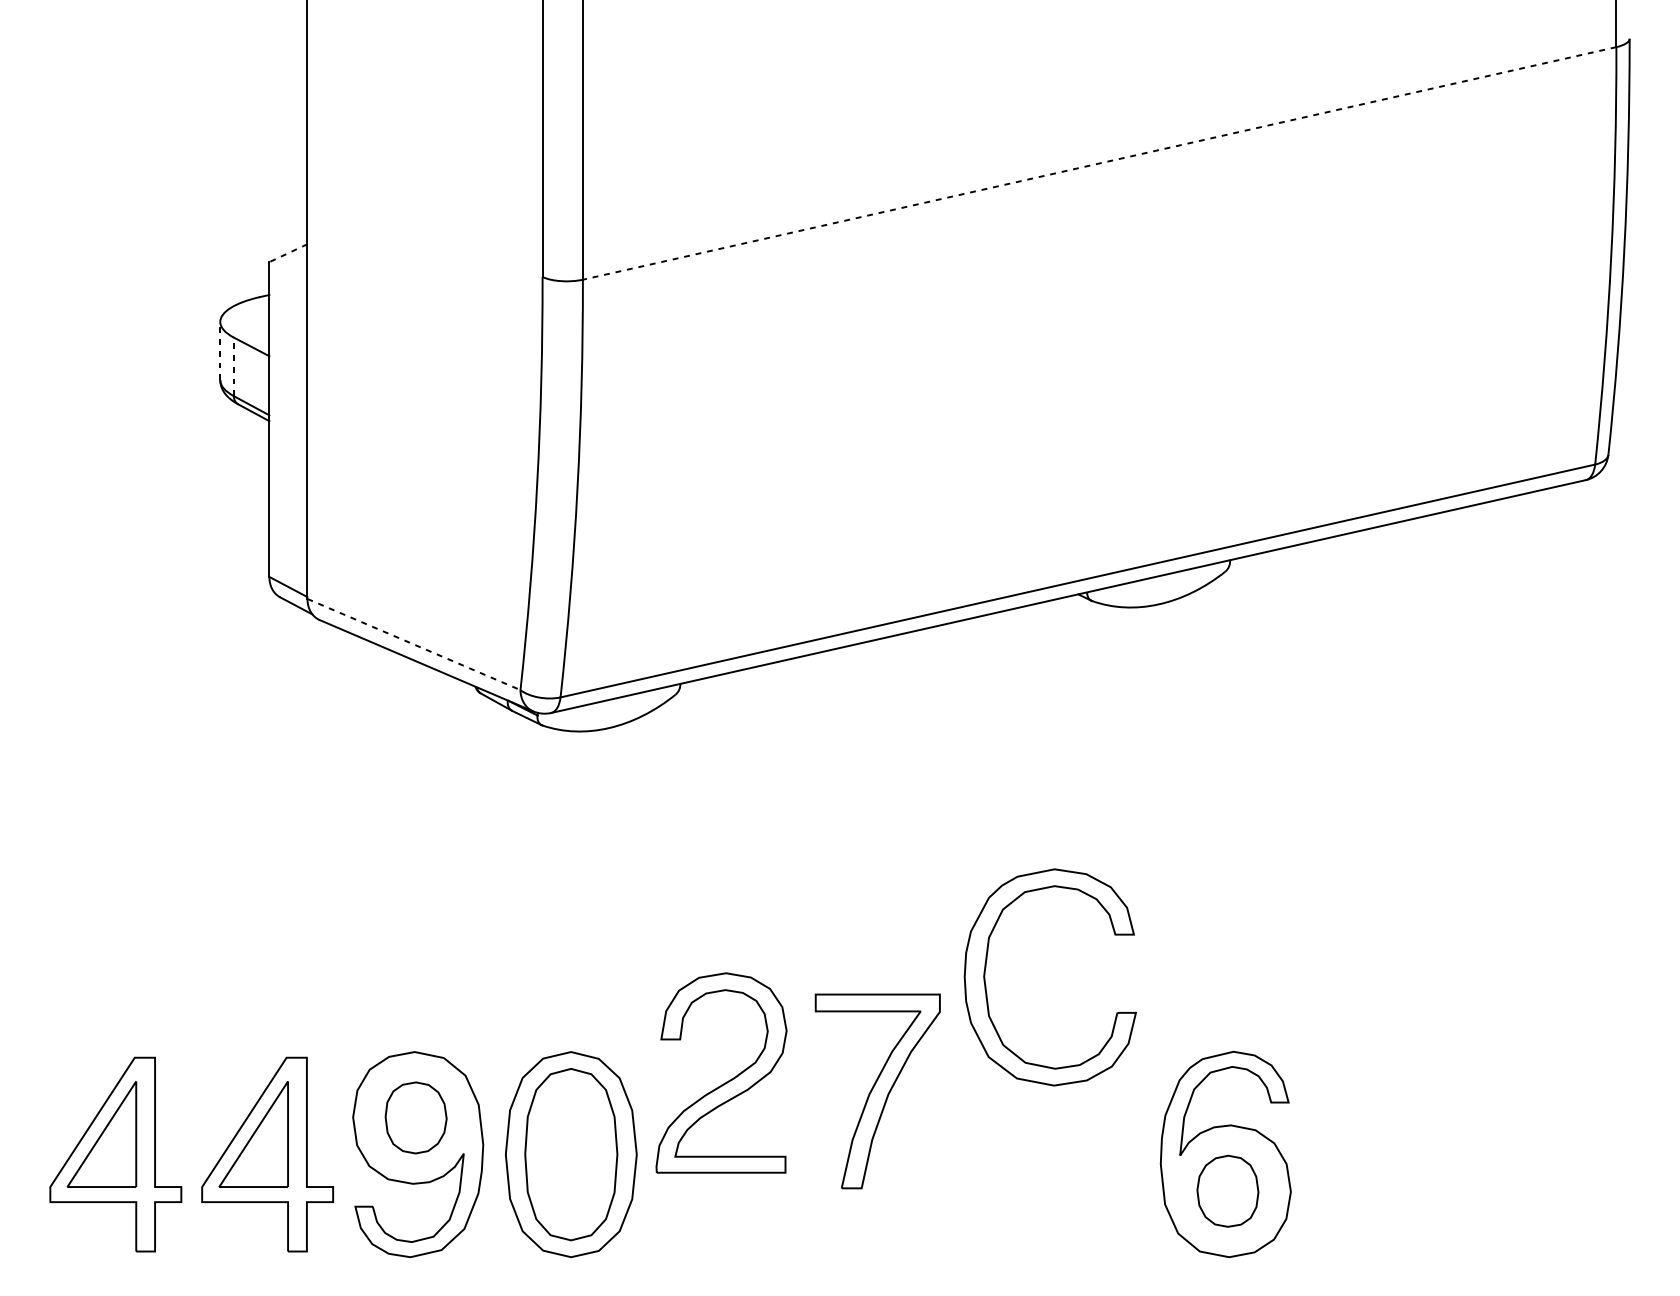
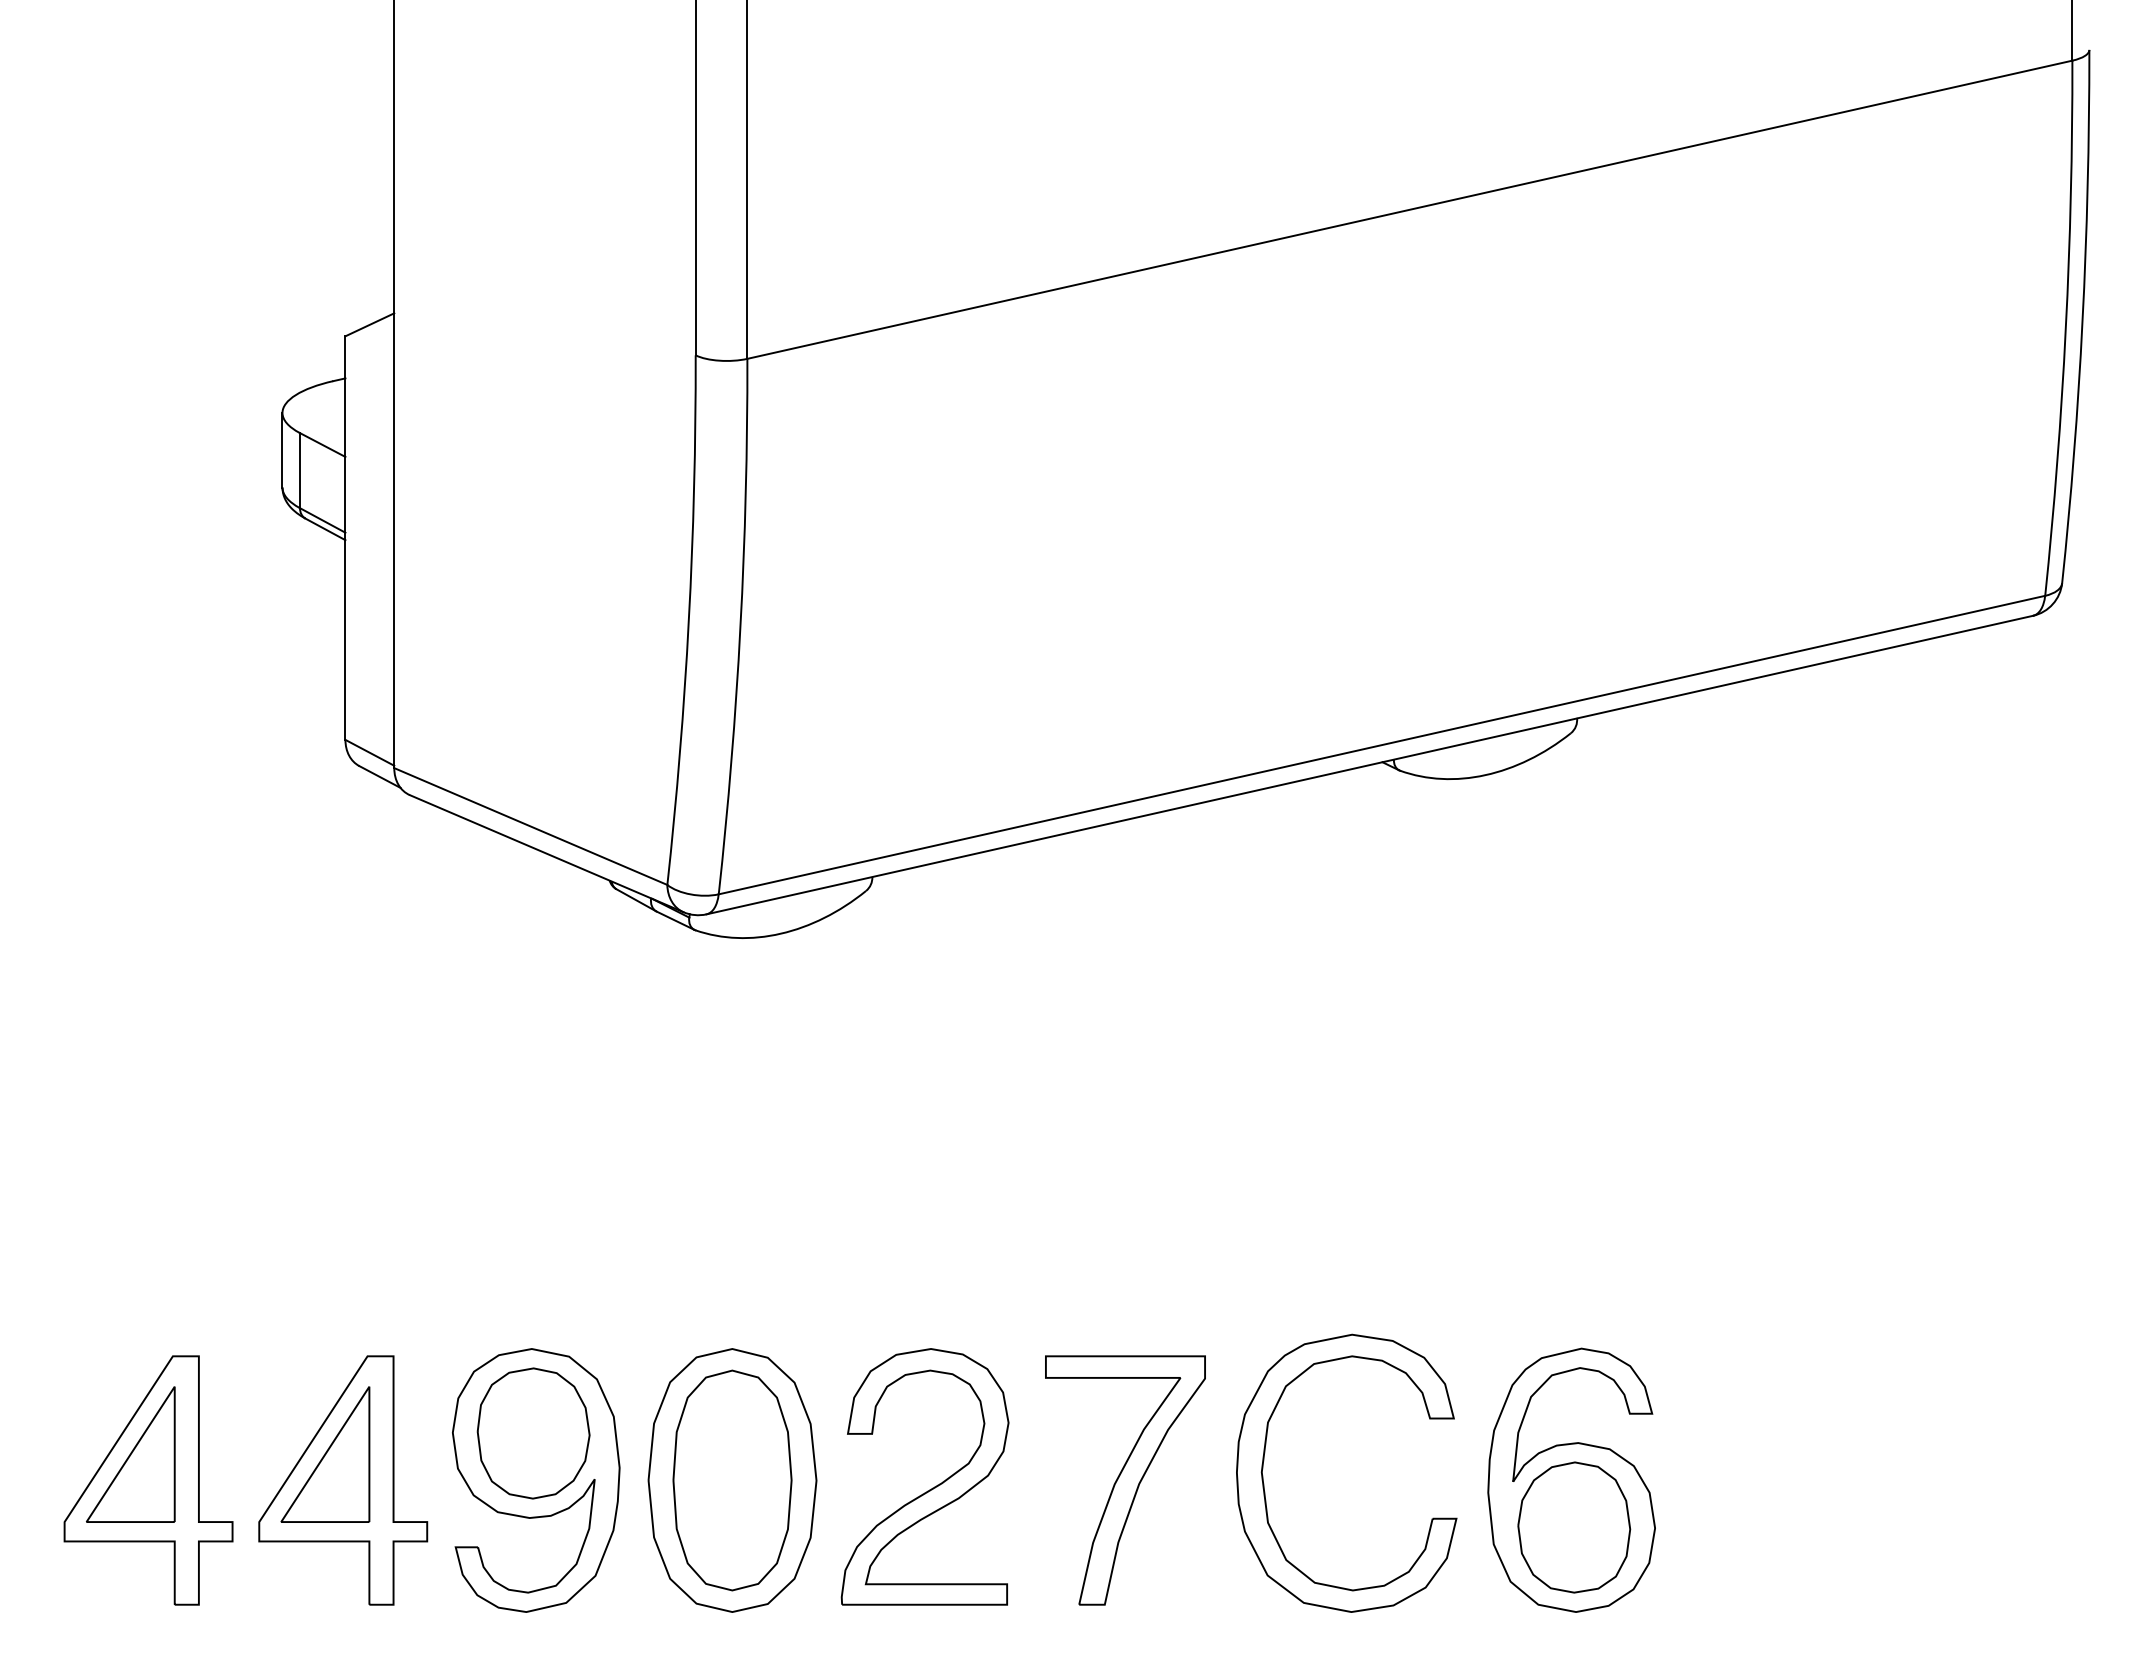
line: (1099, 163) -> (1409, 209), dashed -> solid
line: (288, 252) -> (369, 324), dashed -> solid
line: (220, 350) -> (282, 449), dashed -> solid
line: (233, 366) -> (299, 470), dashed -> solid
line: (414, 644) -> (531, 826), dashed -> solid
part: (986, 985) -> (1264, 1483), moved
part: (727, 1081) -> (932, 1487), moved
part: (877, 1091) -> (1125, 1480), moved
part: (416, 1117) -> (533, 1433), size x1.43
part: (1228, 1191) -> (1574, 1527), size x1.43

